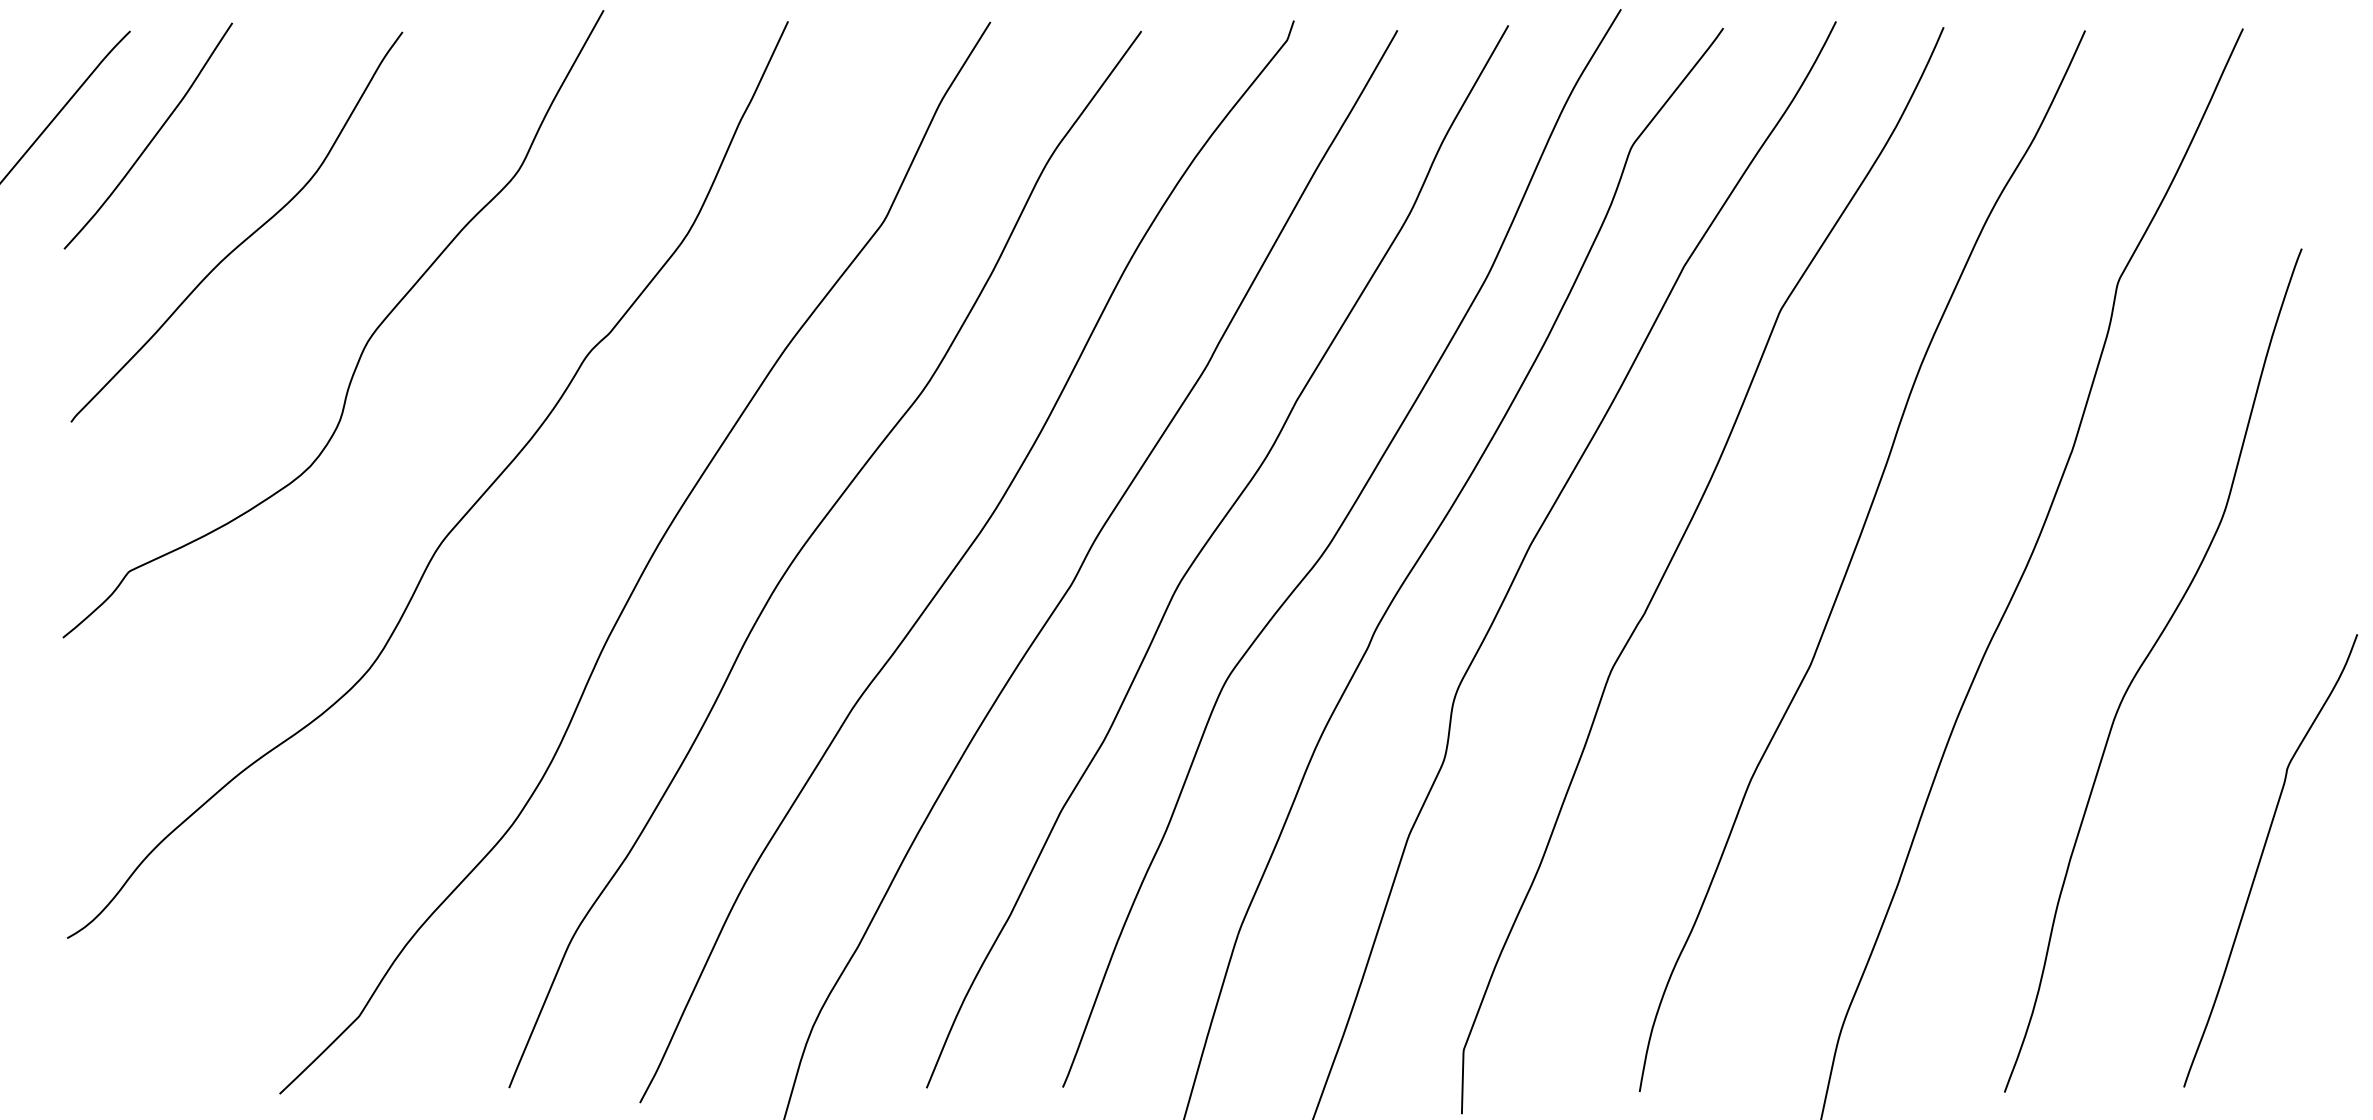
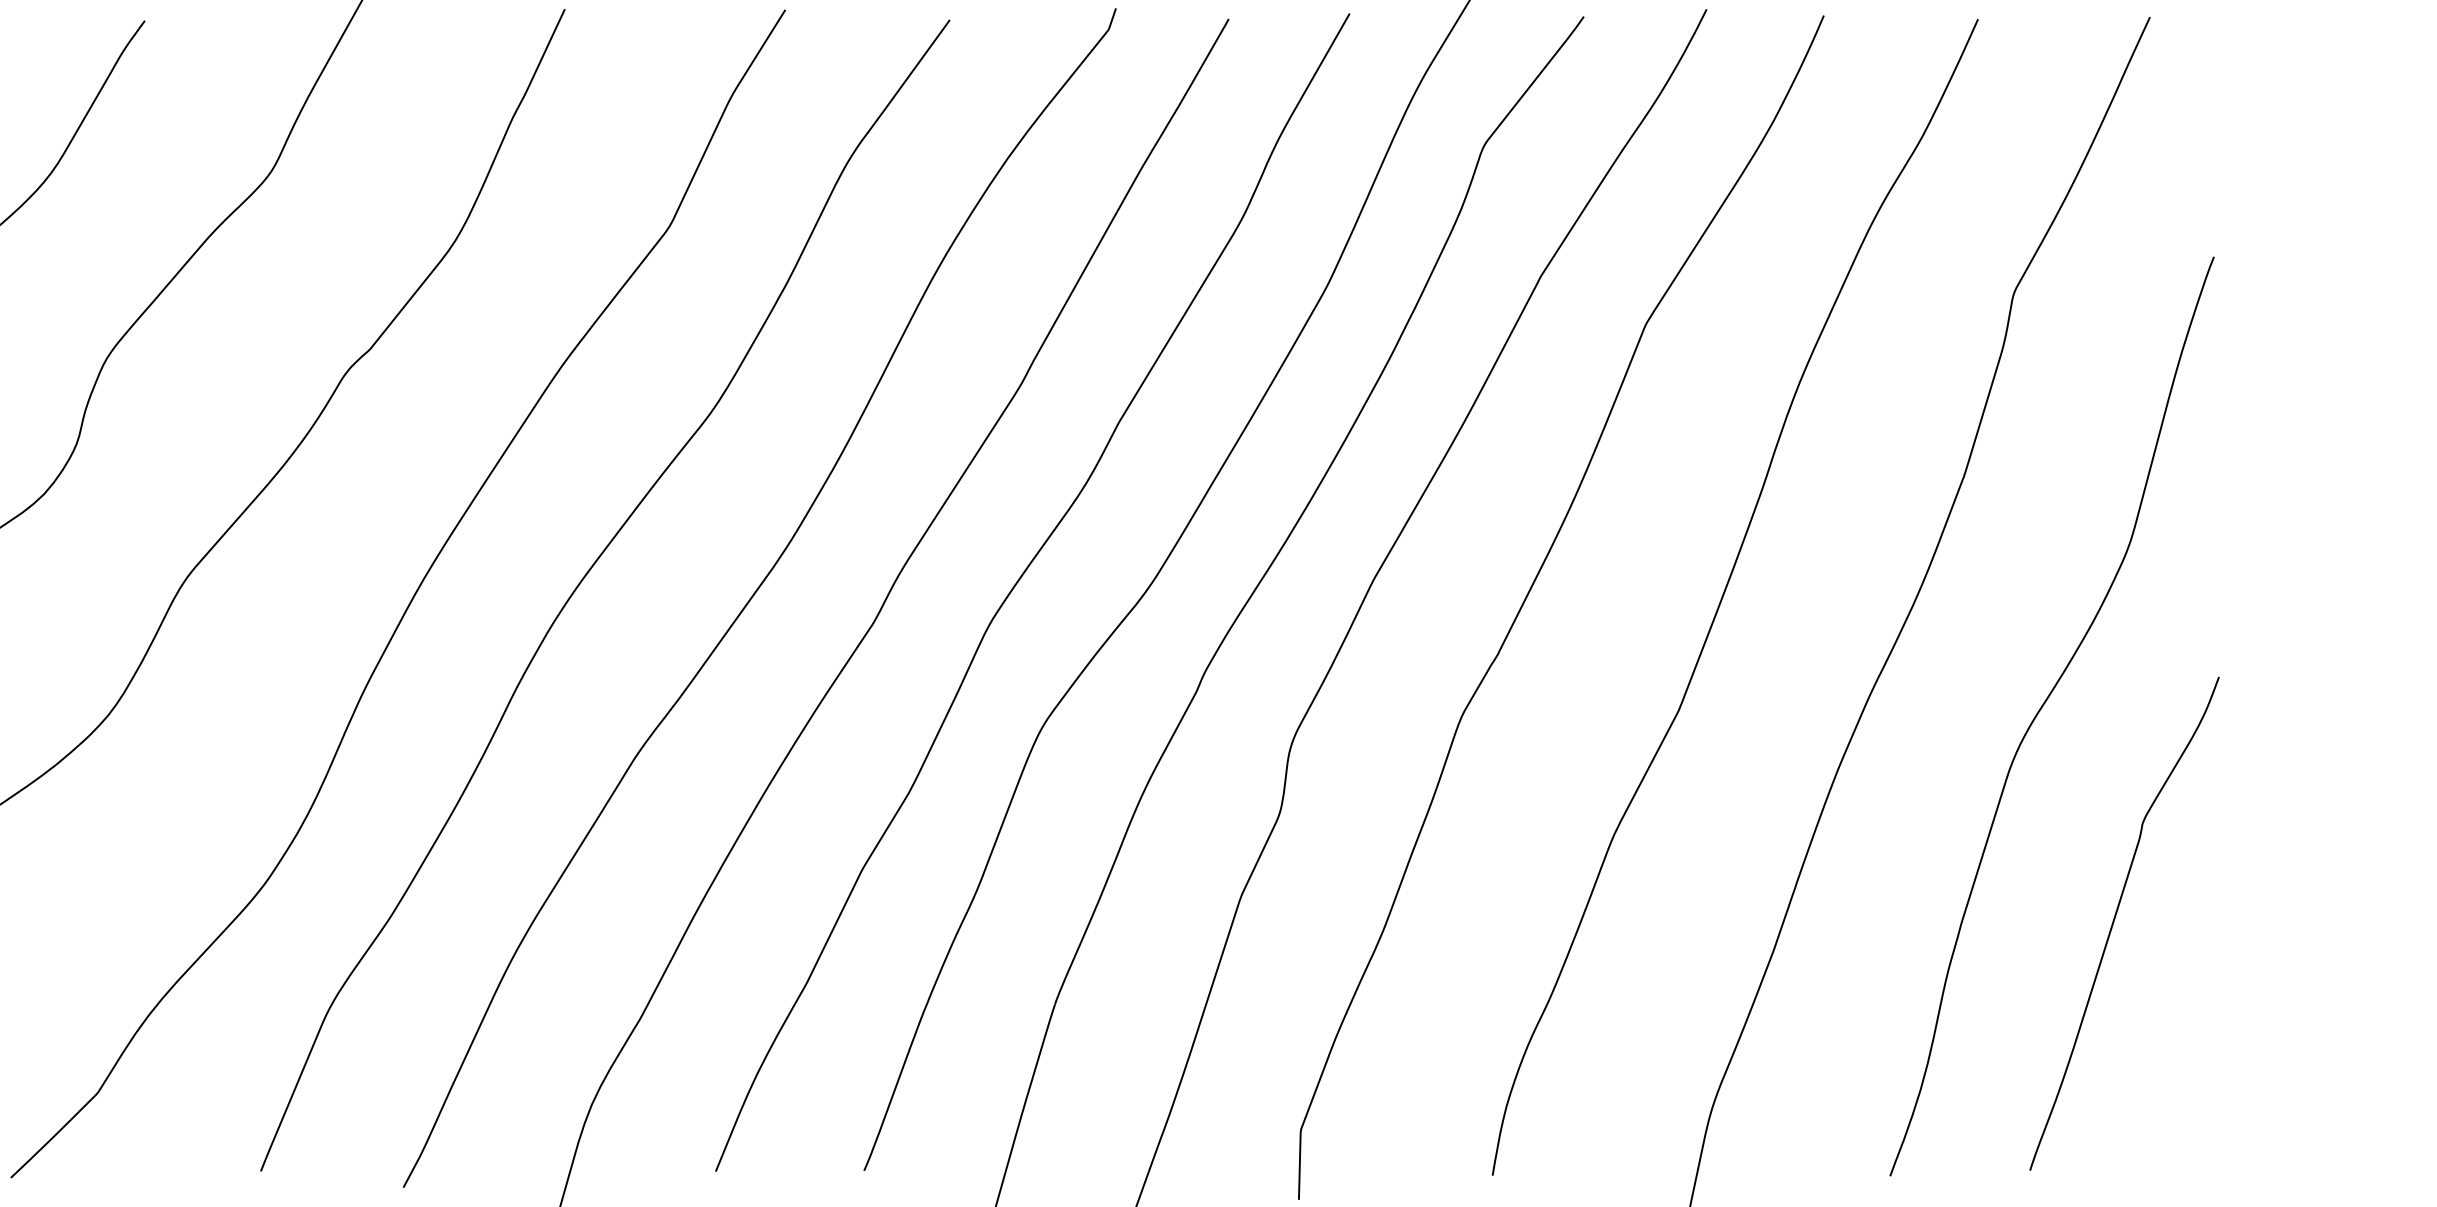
curve: (2262, 856) -> (2115, 919), moved

